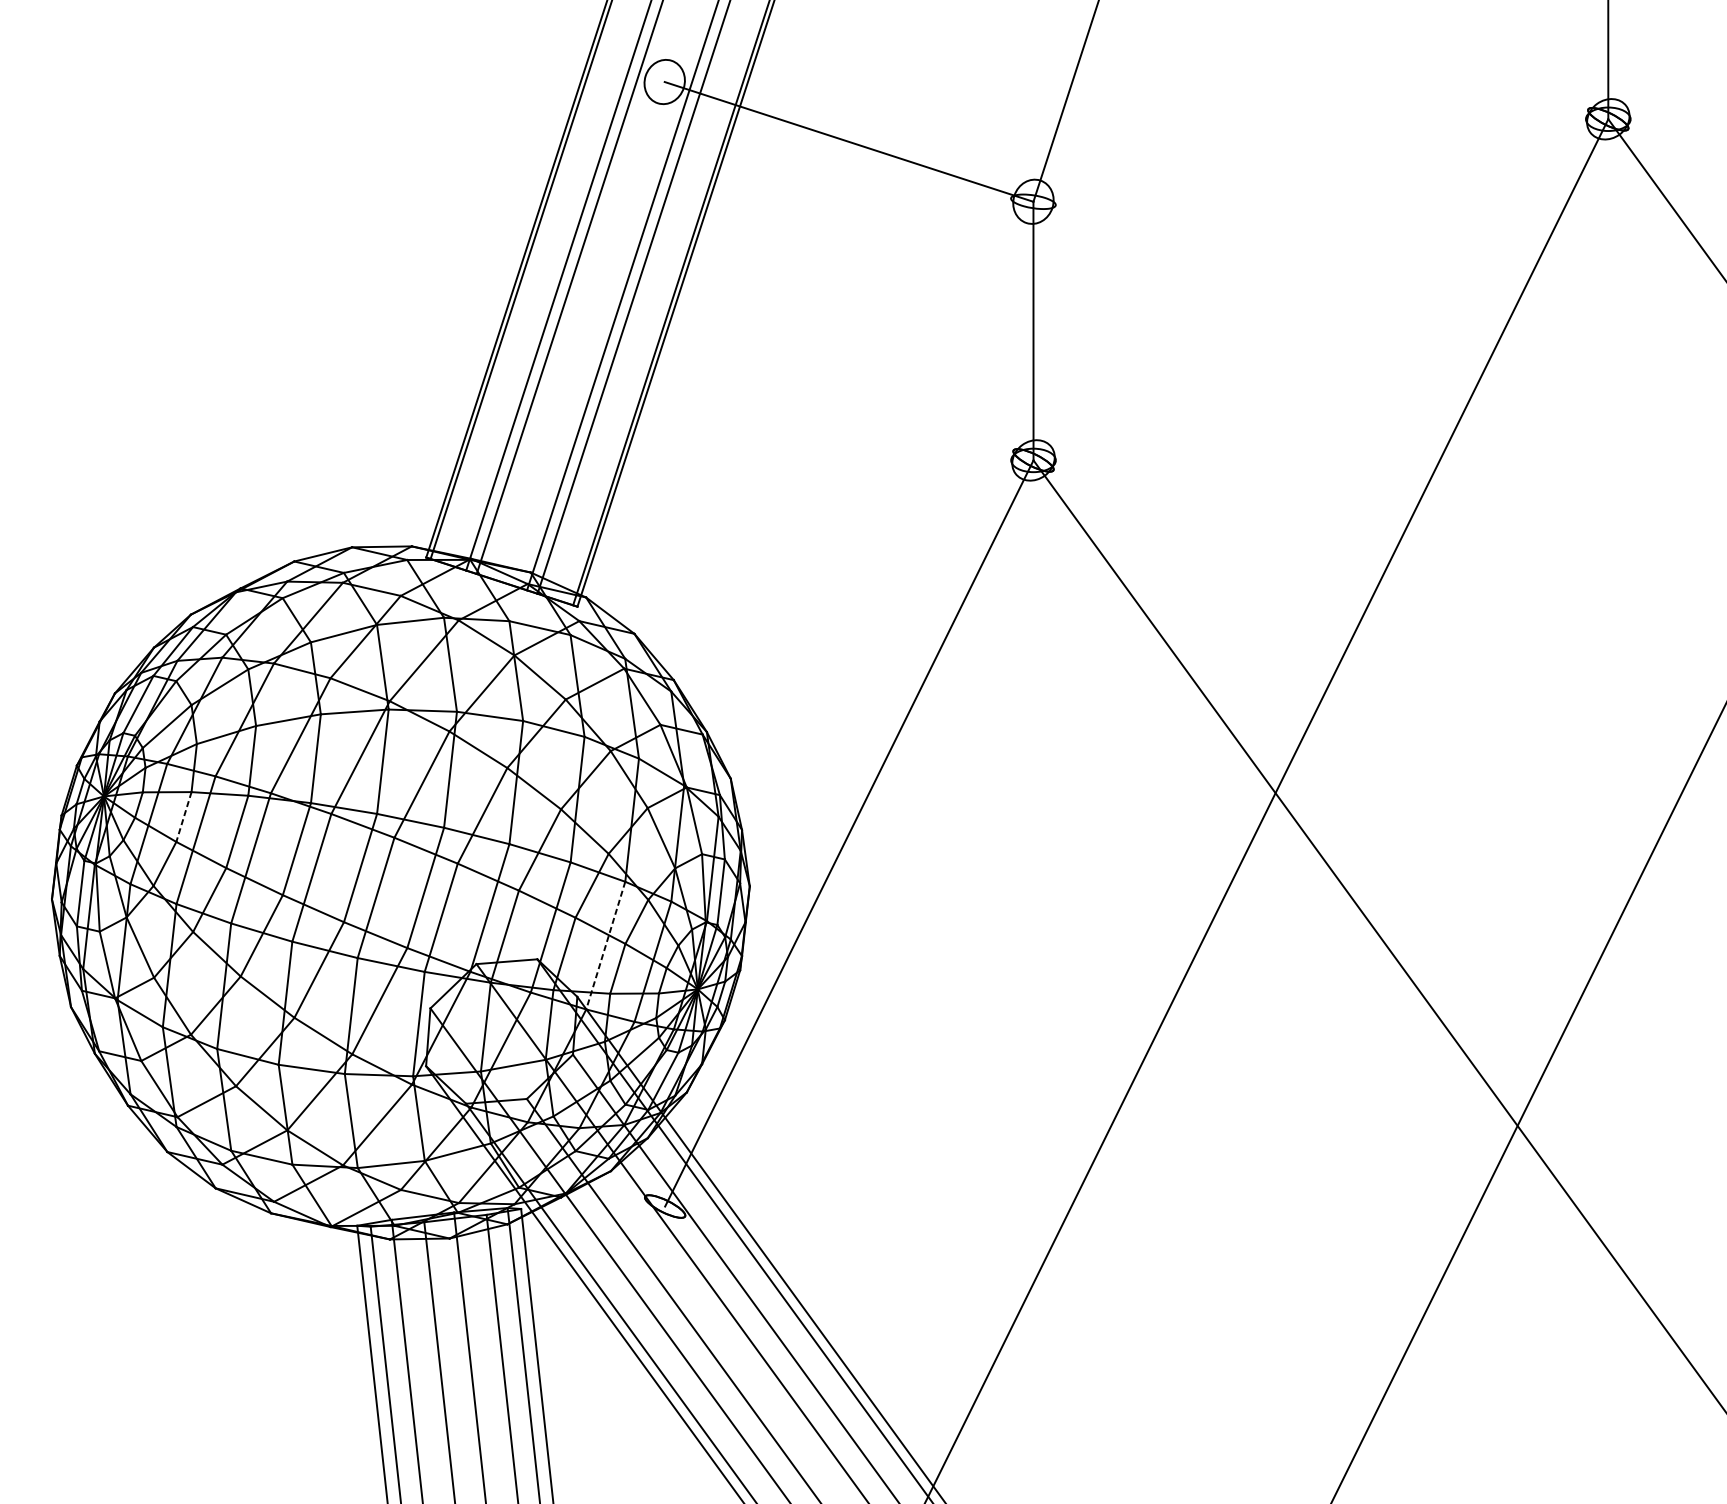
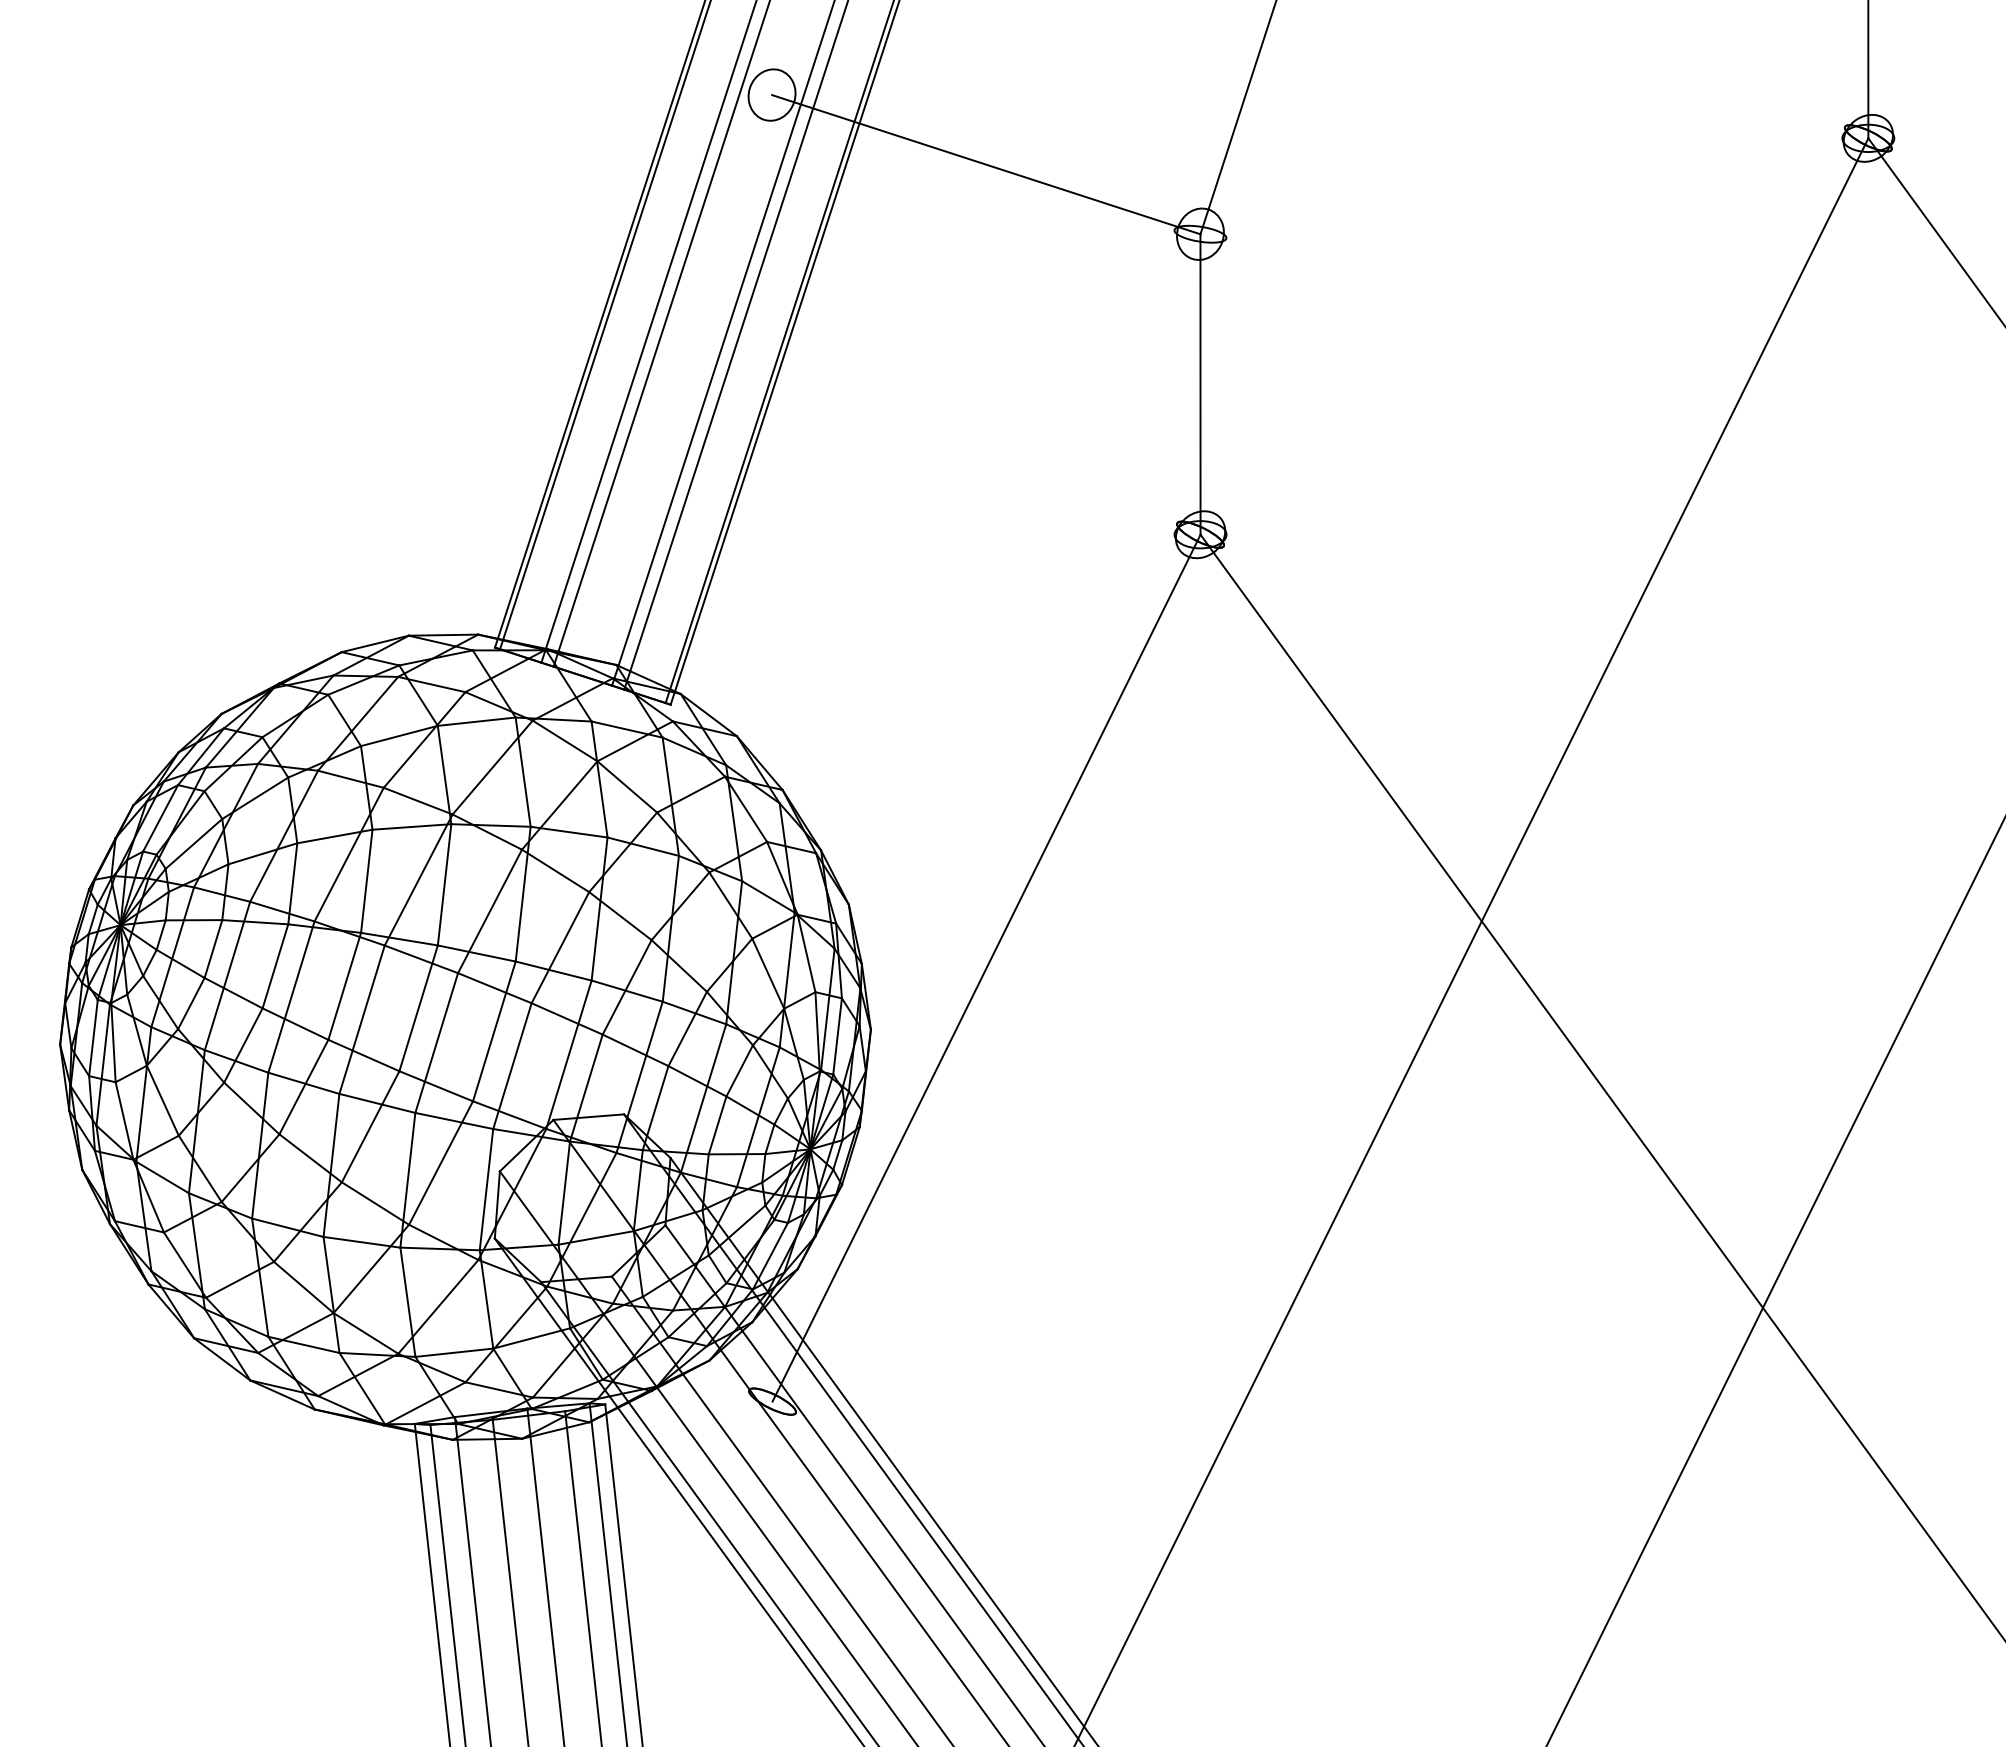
line: (183, 817) -> (213, 949), dashed -> solid
line: (605, 945) -> (703, 1098), dashed -> solid

